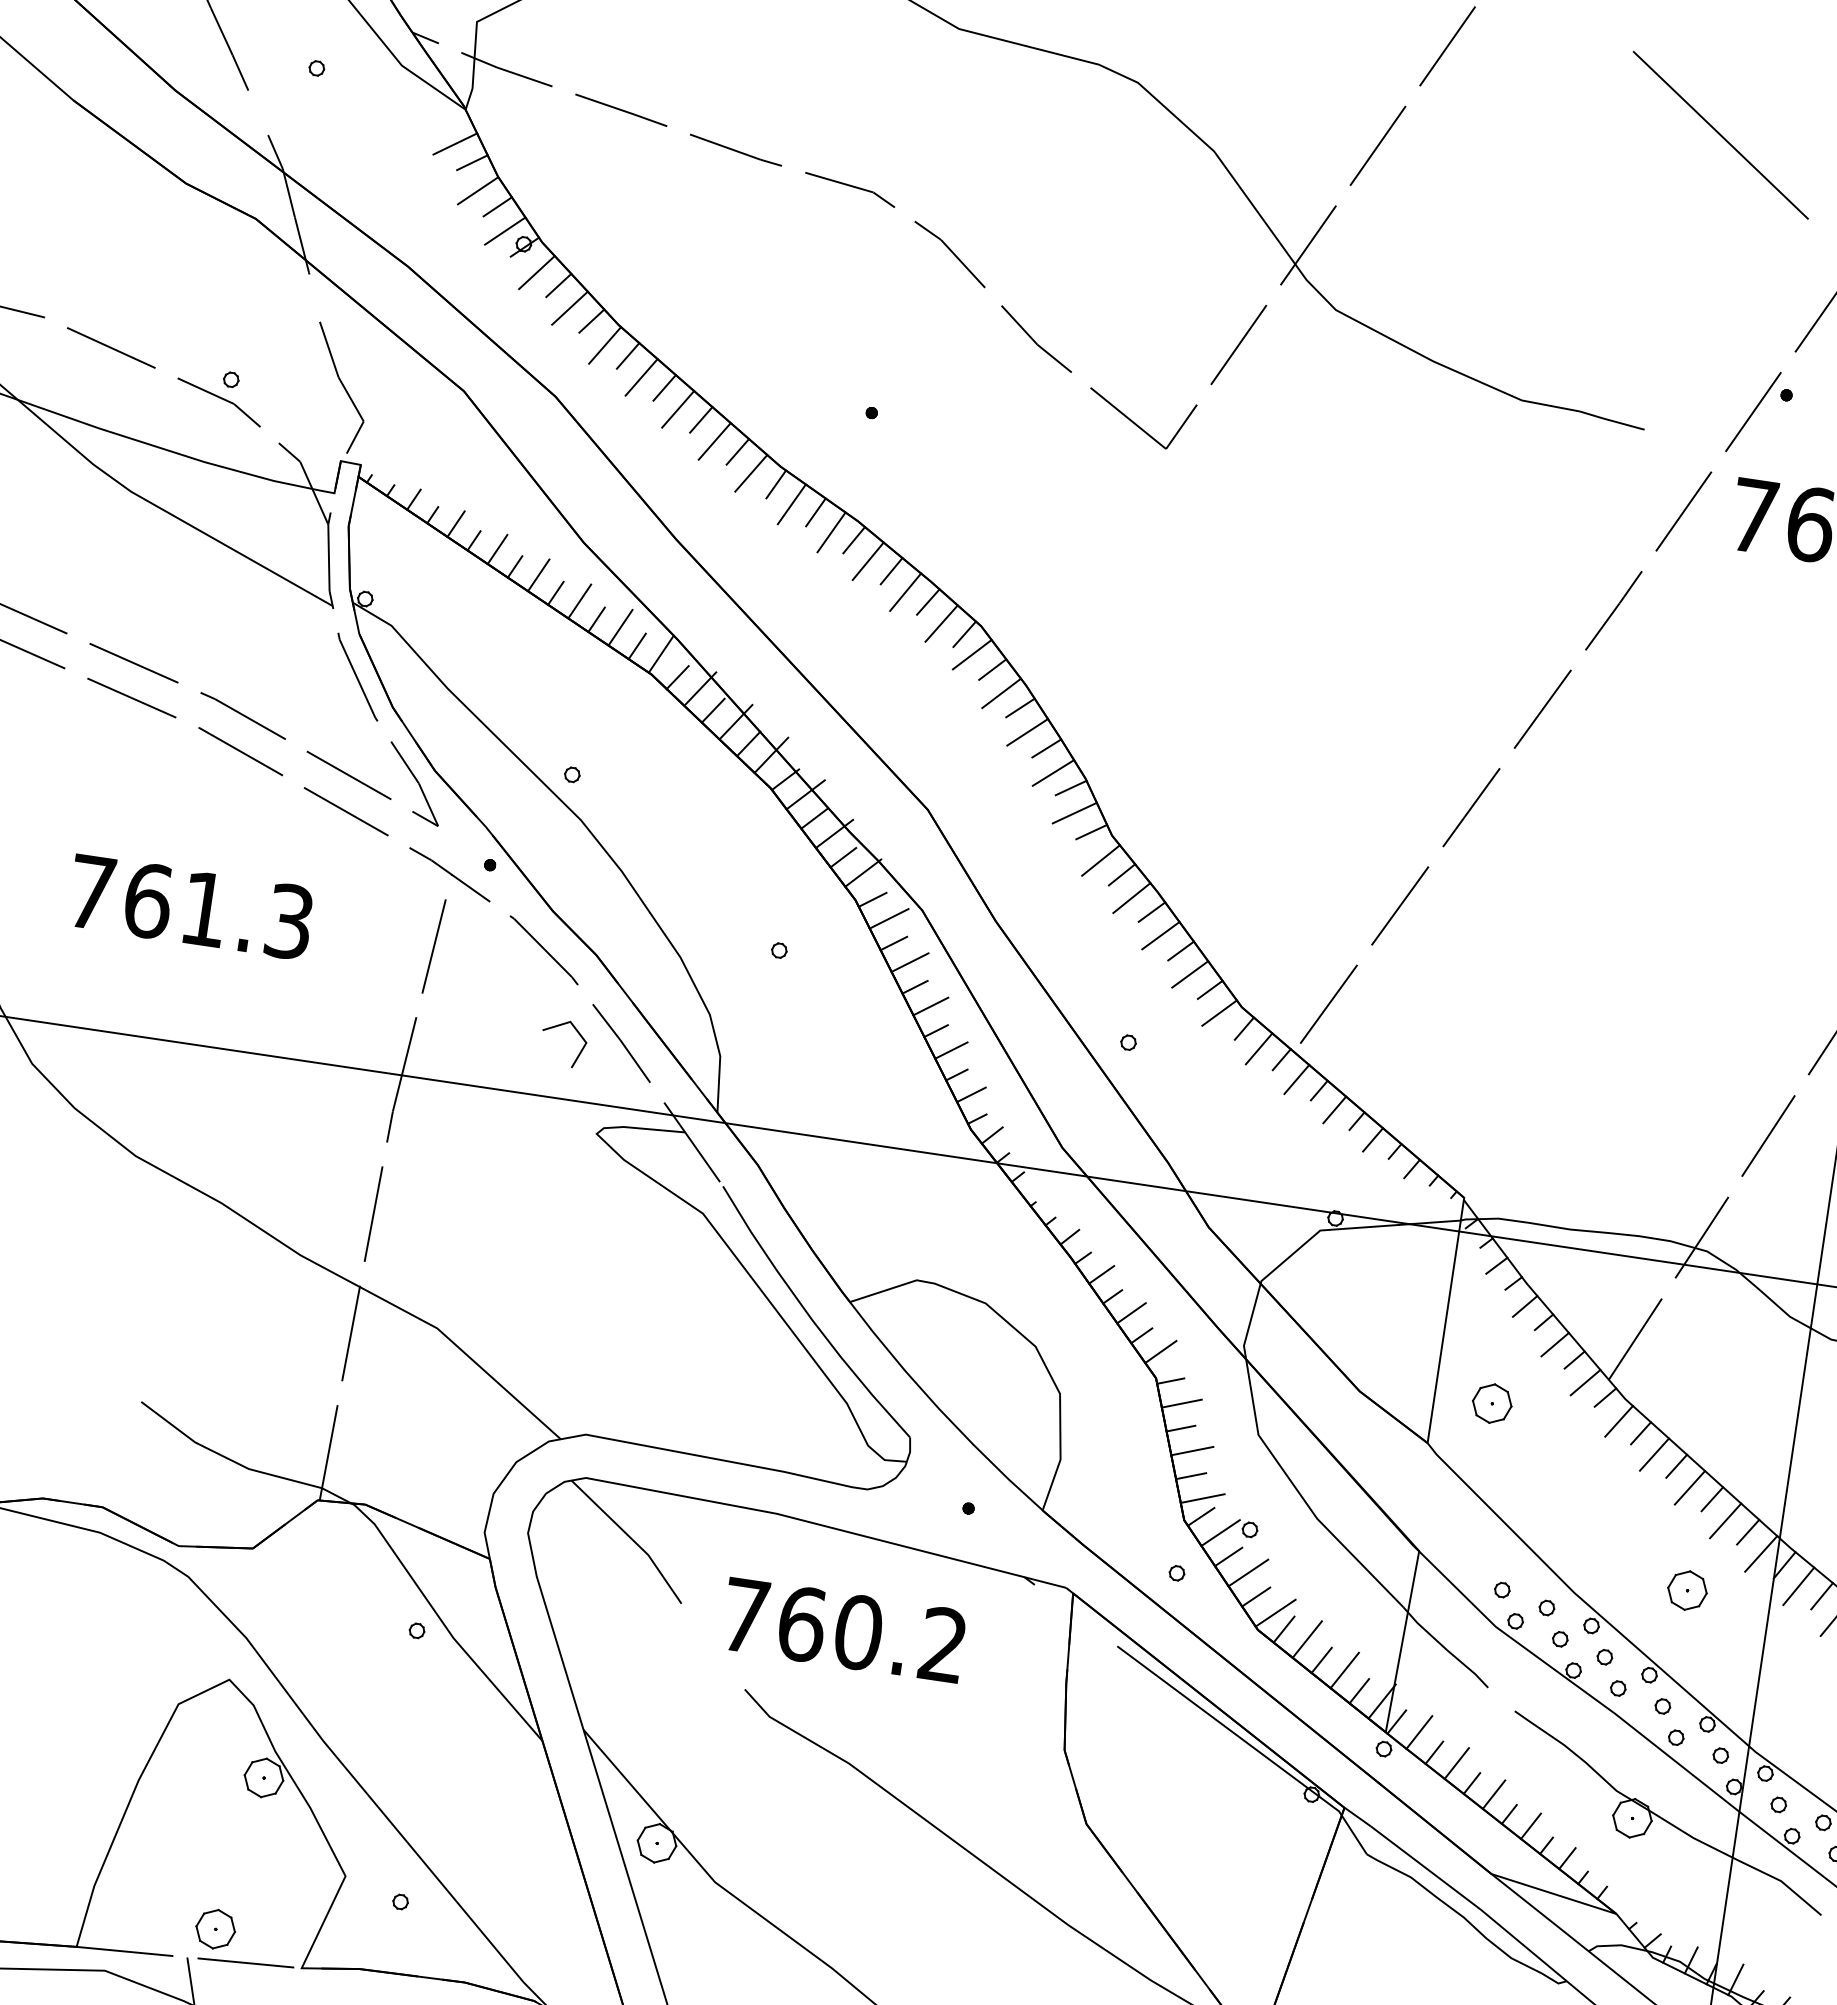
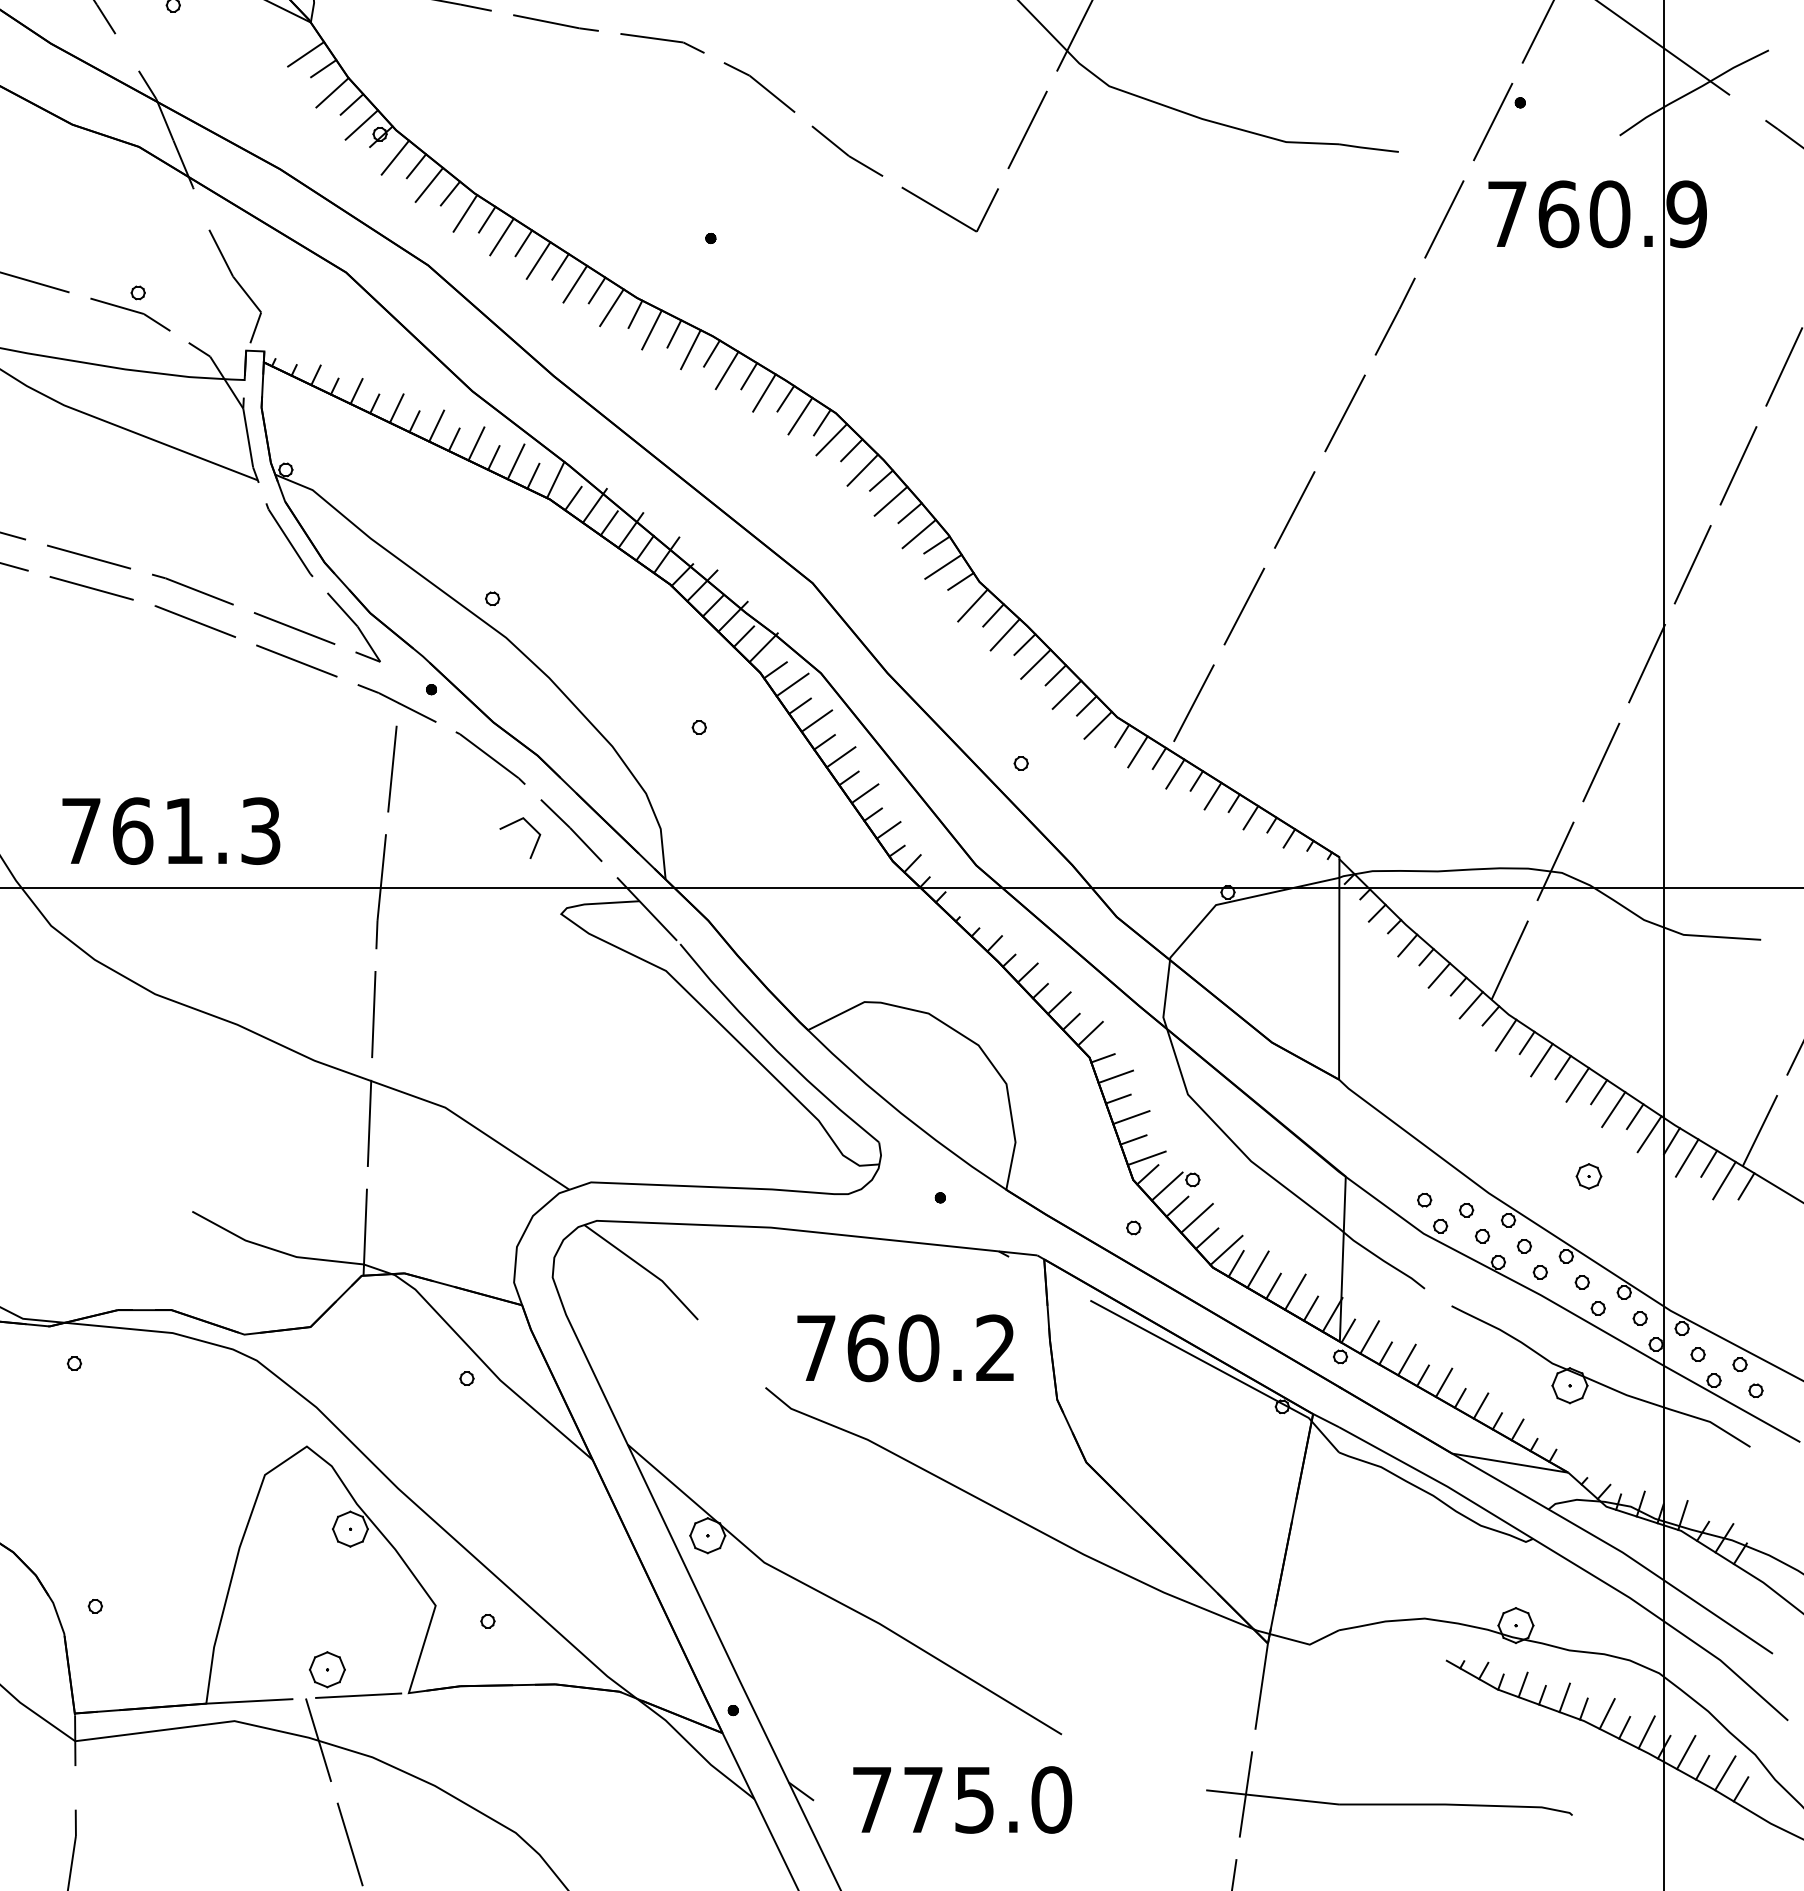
text: (191, 906) -> (171, 830), moved
part: (1491, 1402) -> (1390, 1035), removed
part: (1686, 1590) -> (1588, 1176), size x0.7
text: (843, 1630) -> (905, 1348), moved

